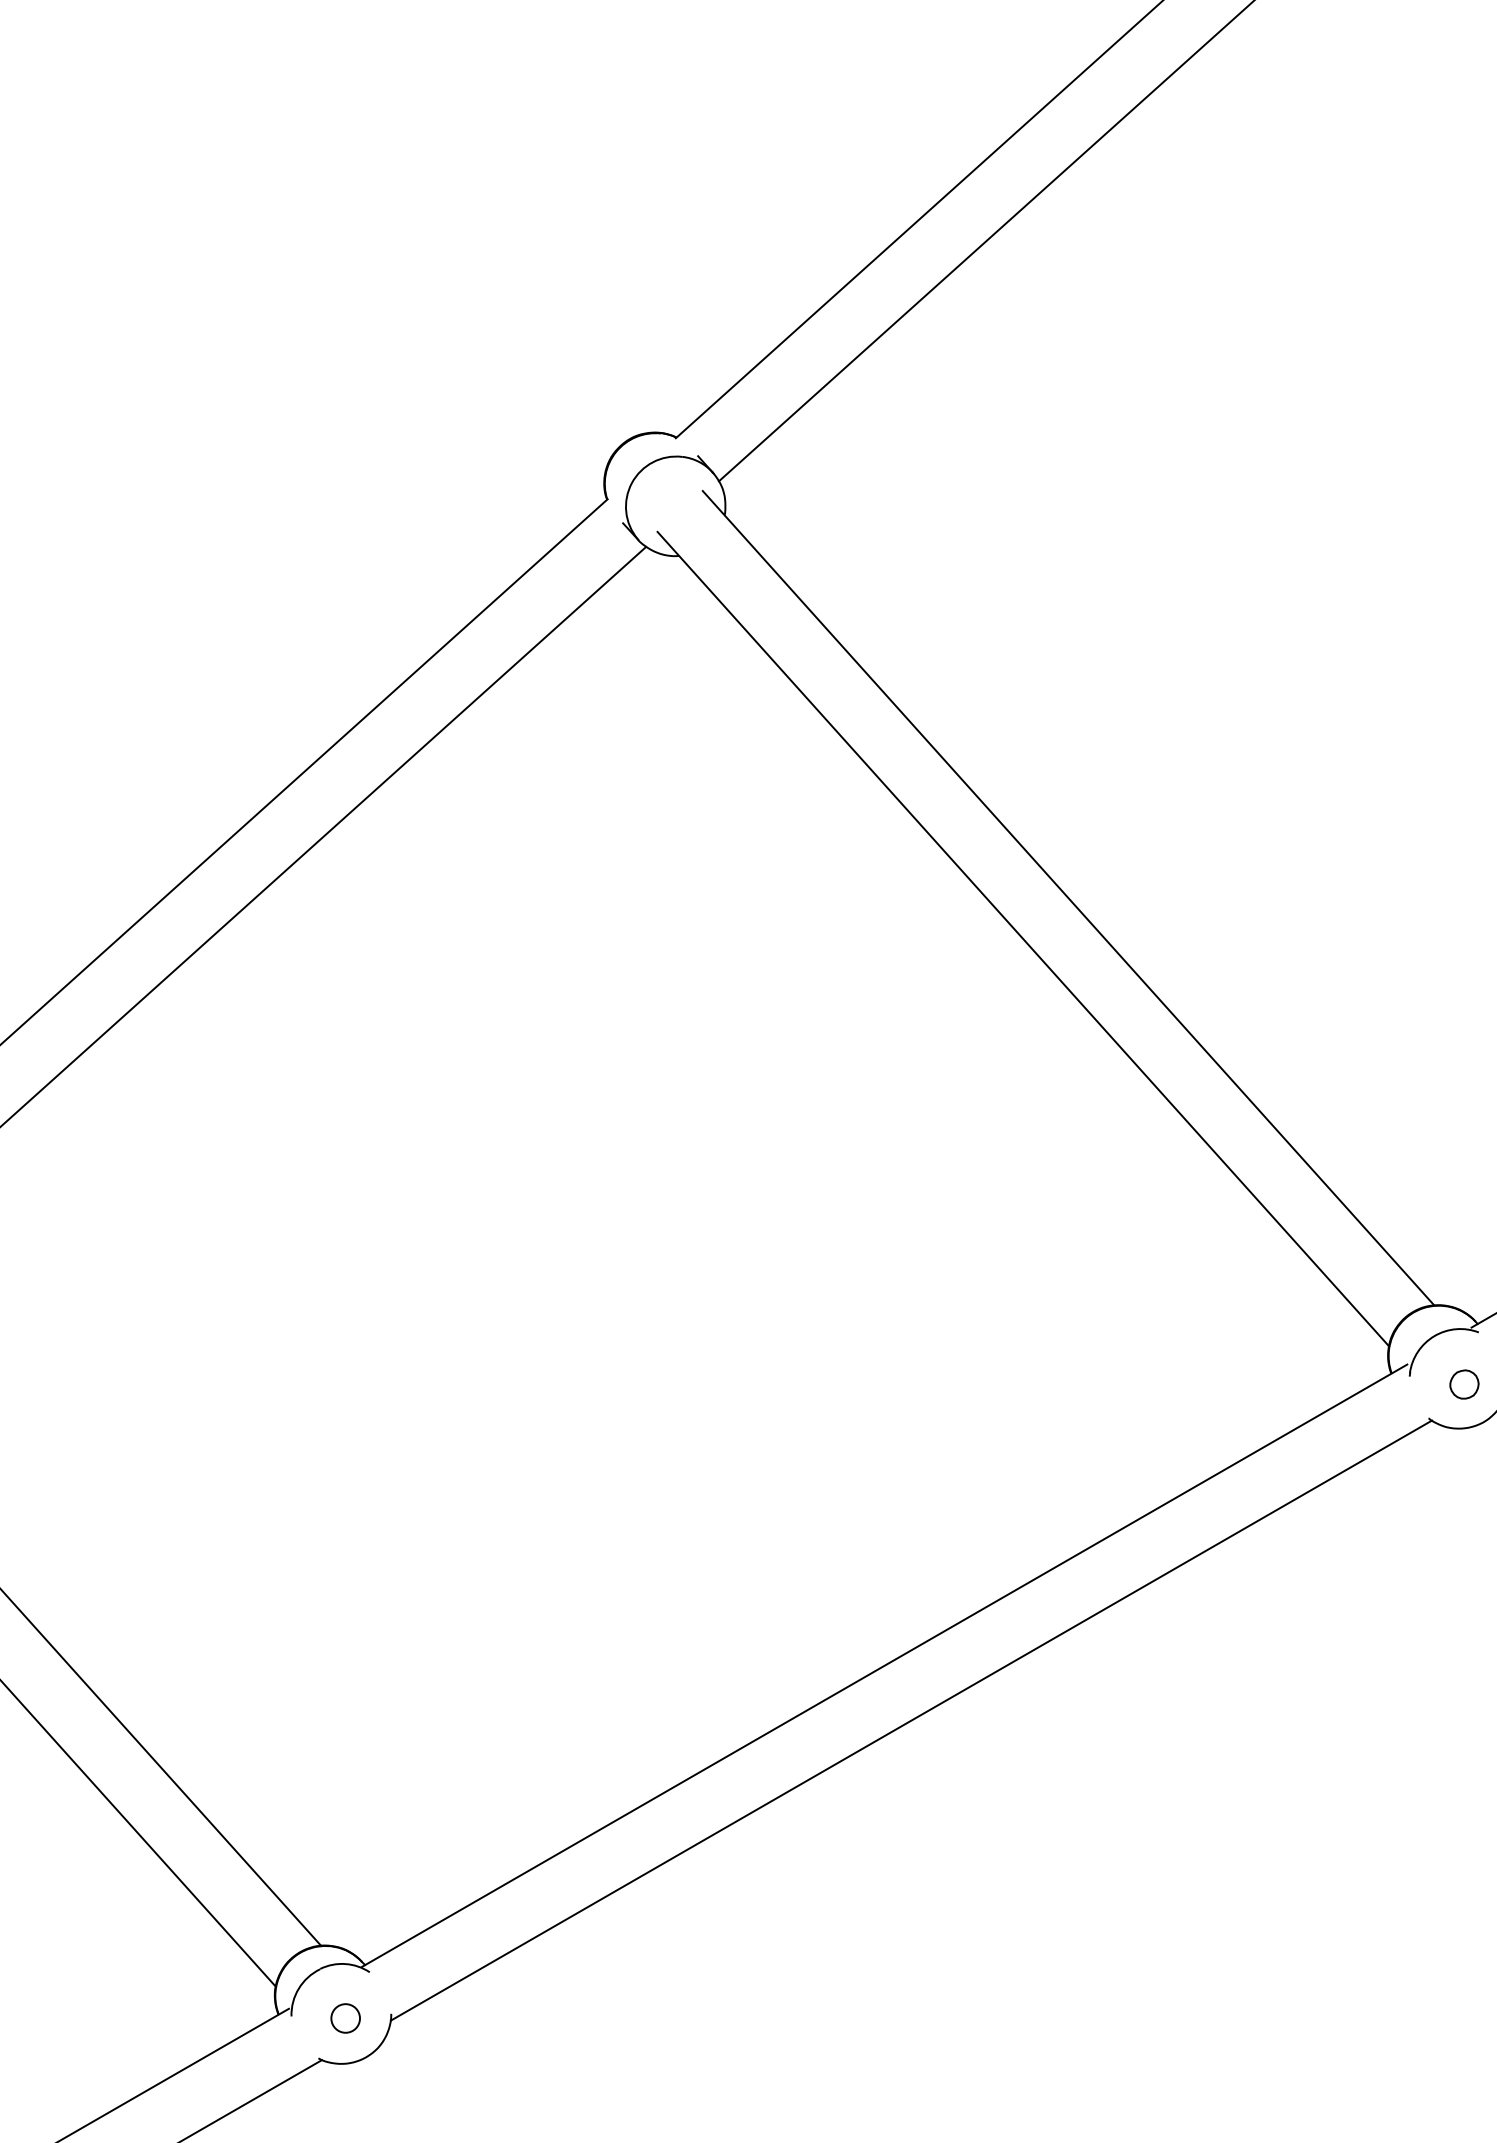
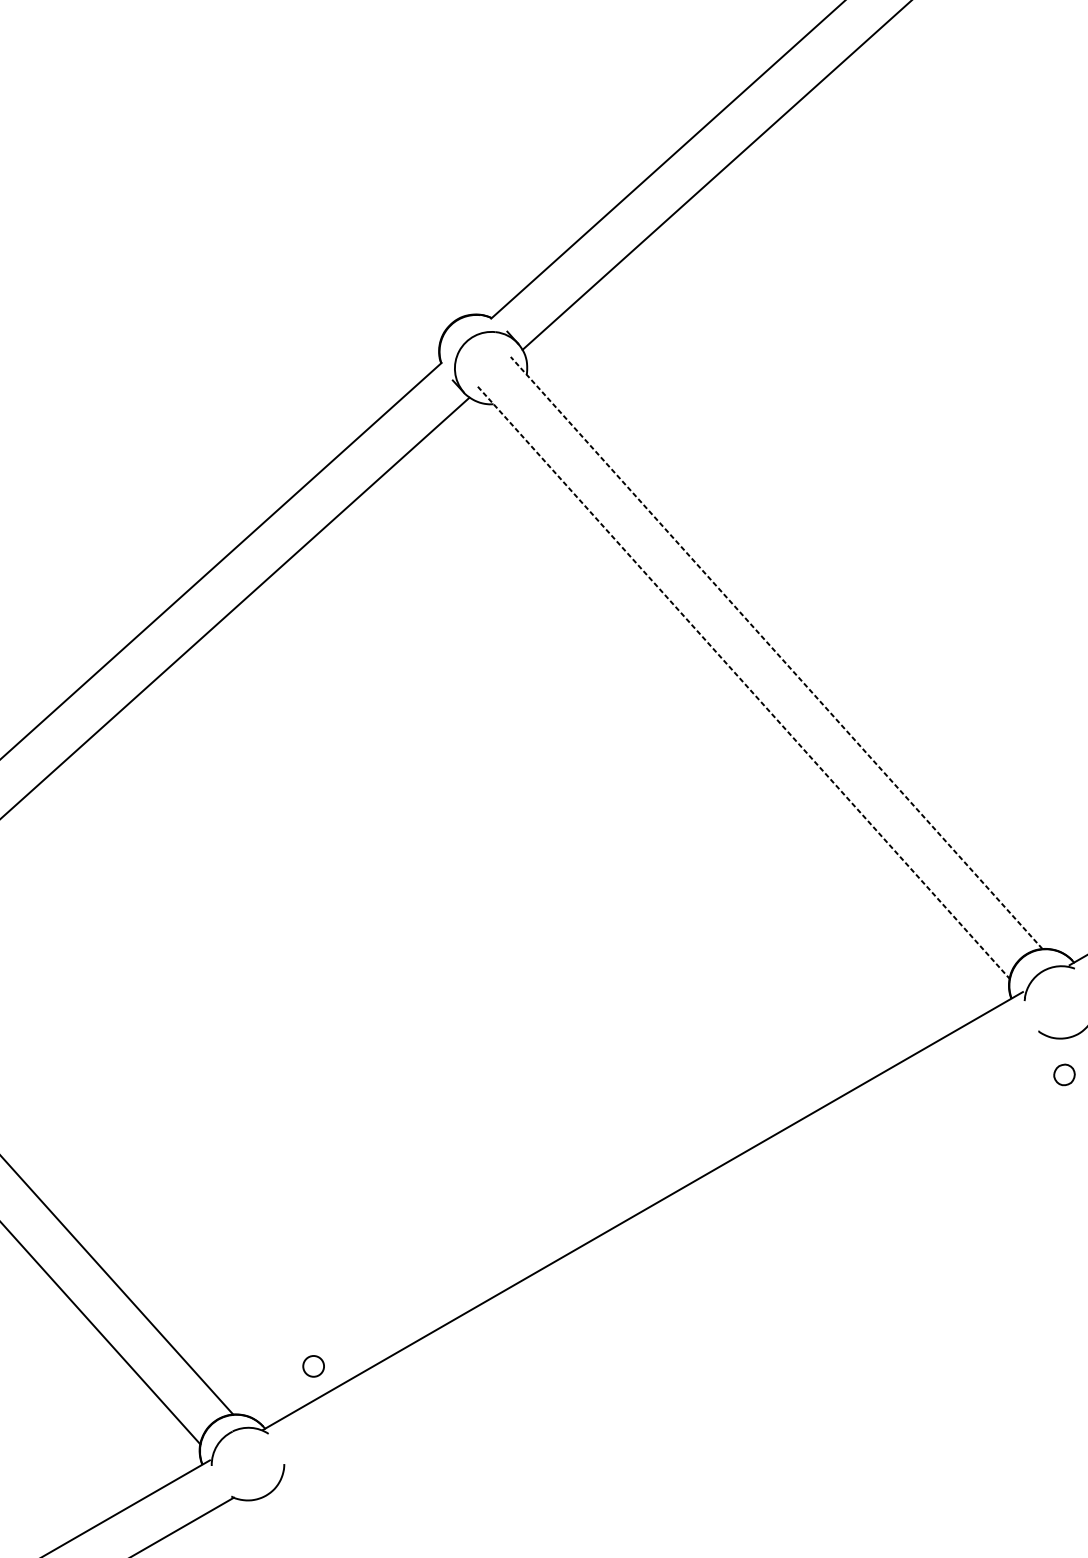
line: (1068, 897) -> (776, 652), solid -> dashed
line: (1023, 939) -> (743, 683), solid -> dashed
part: (1464, 1384) -> (1064, 1074), moved
line: (911, 1720) -> (662, 1250), removed
circle: (345, 2018) -> (313, 1366), moved

